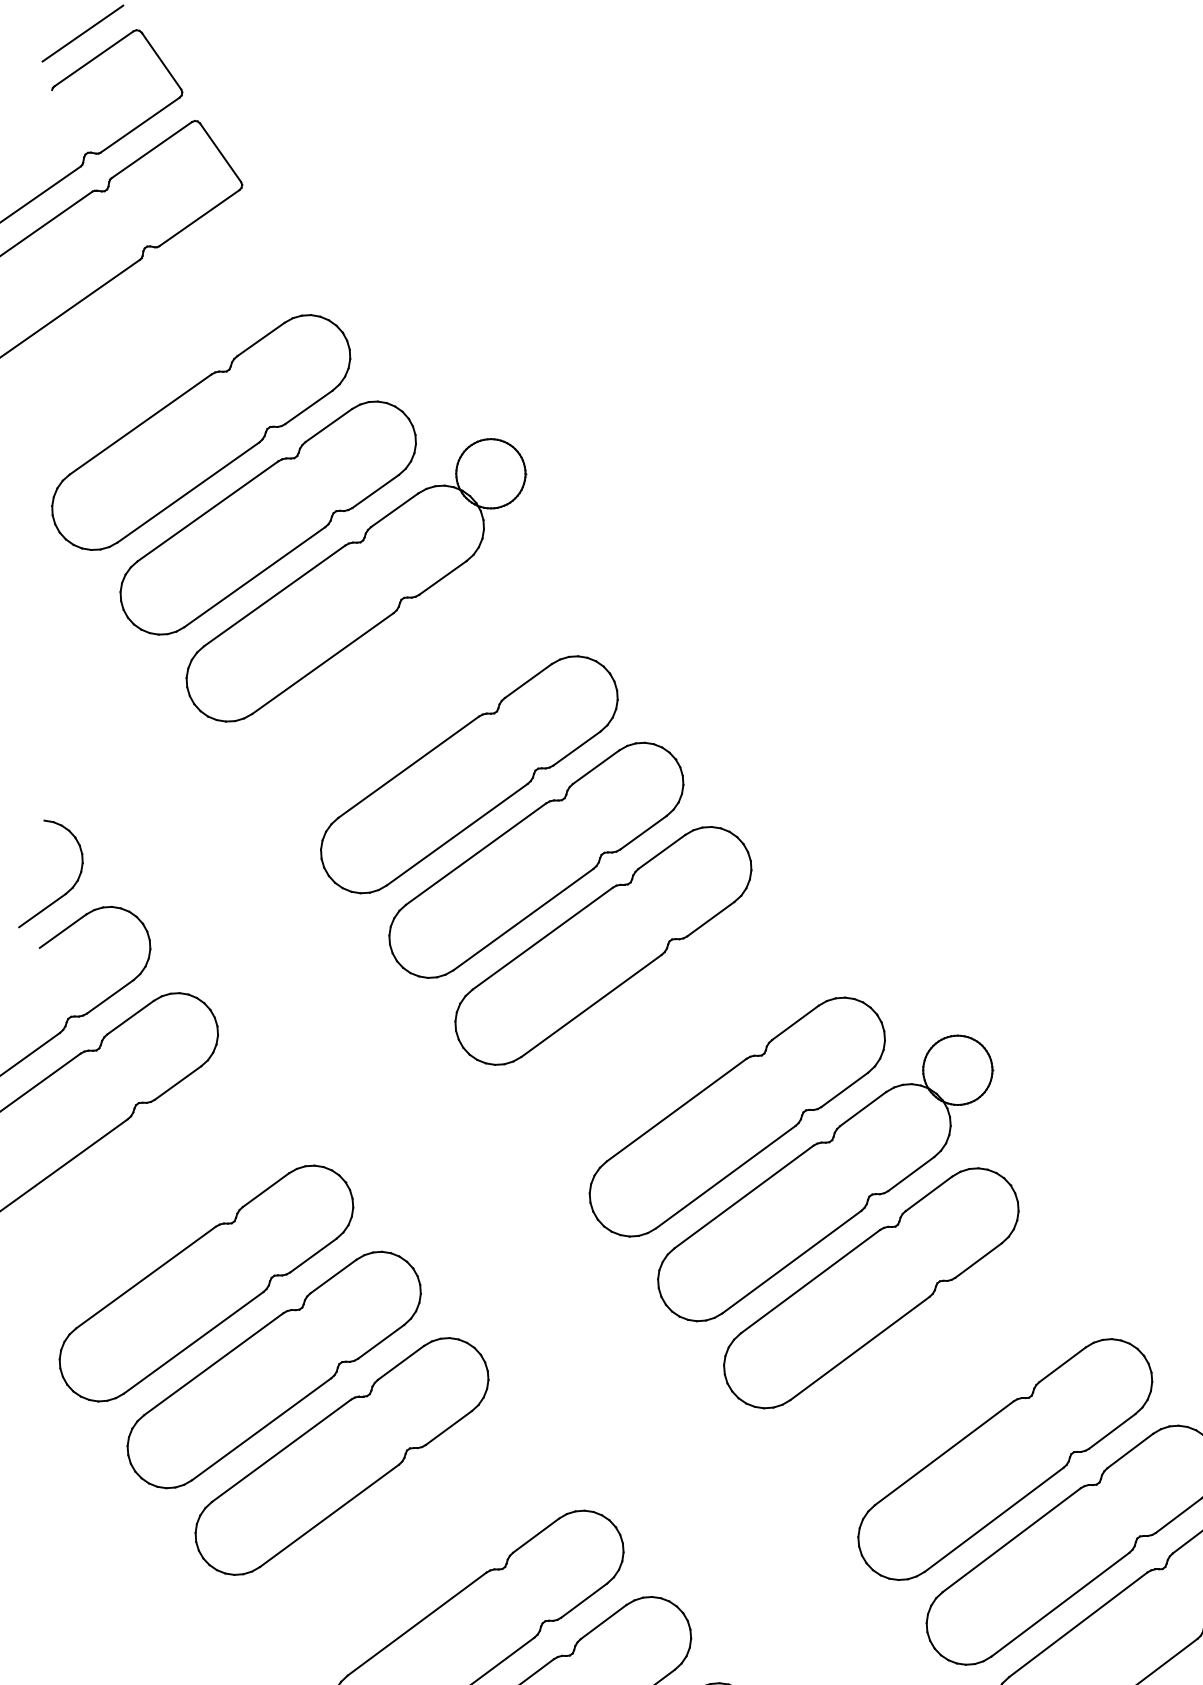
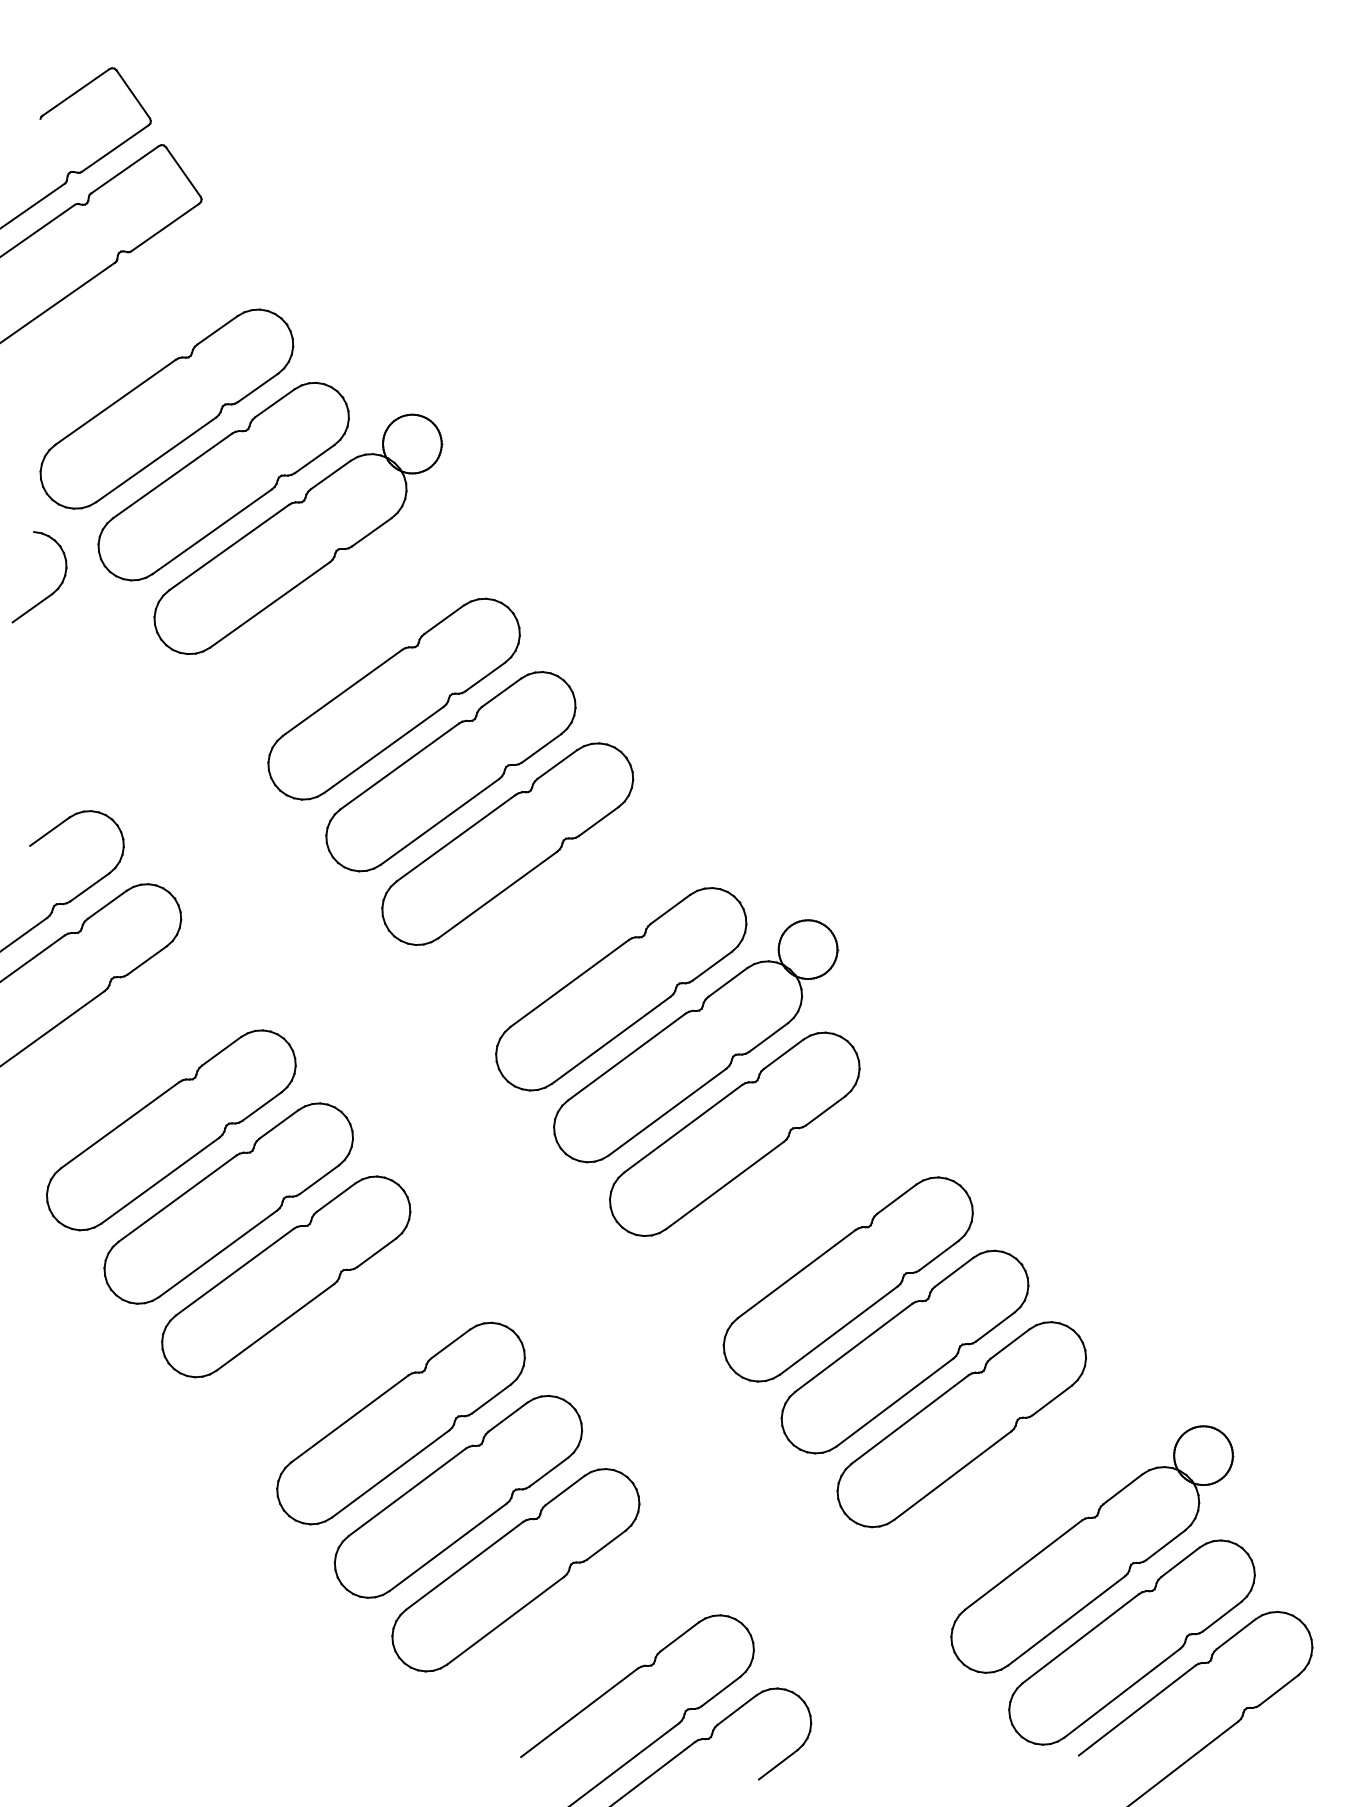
line: (82, 32) -> (66, 70), removed
part: (62, 894) -> (49, 594), moved

